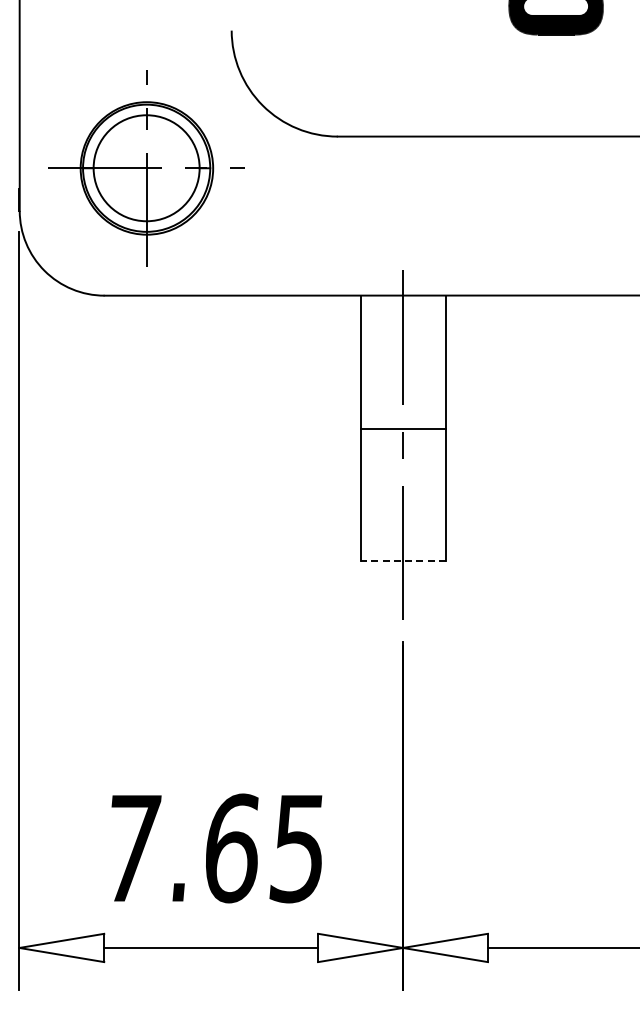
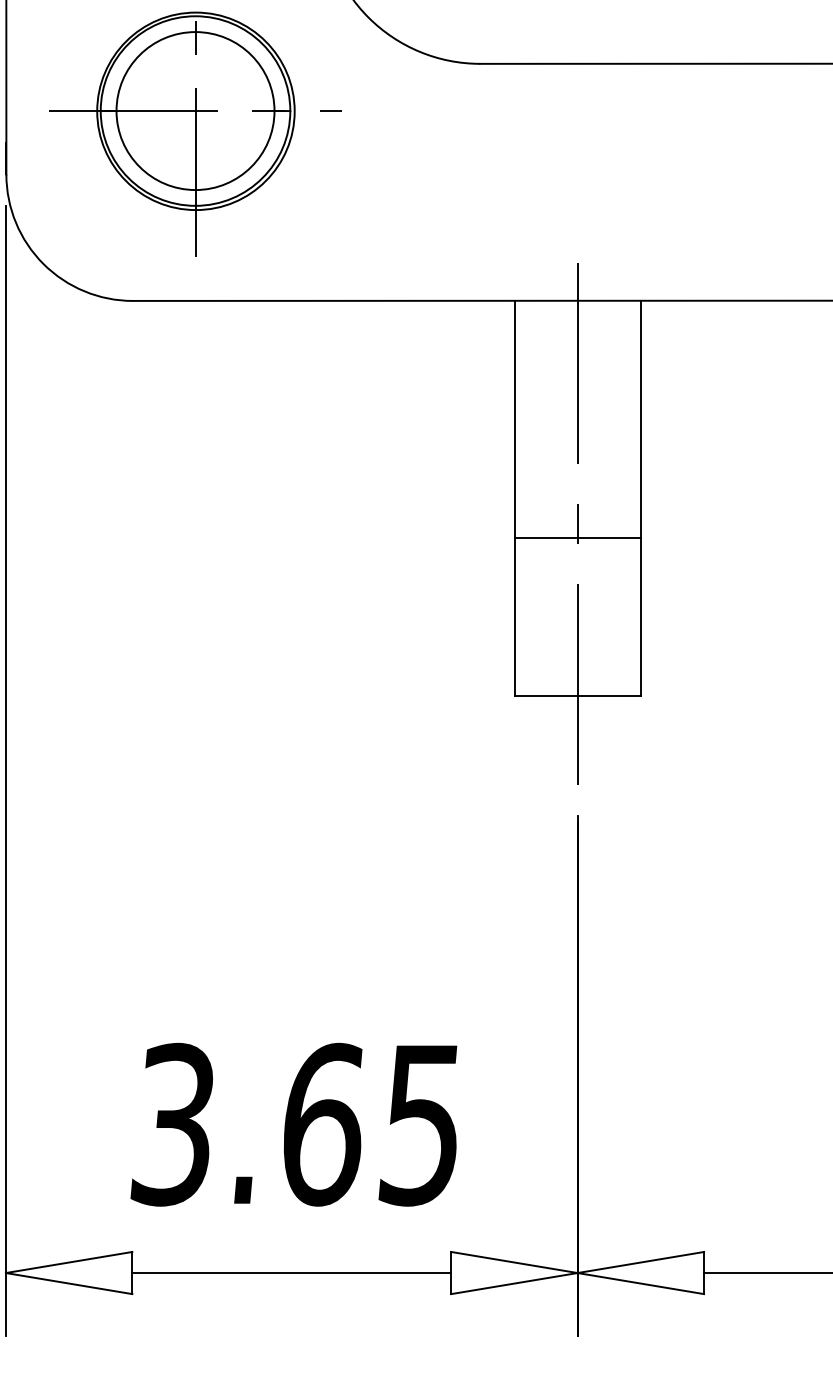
line: (403, 428) -> (578, 537), moved
line: (402, 560) -> (576, 695), dashed -> solid
text: (132, 848) -> (174, 1124), 7.65 -> 3.65

